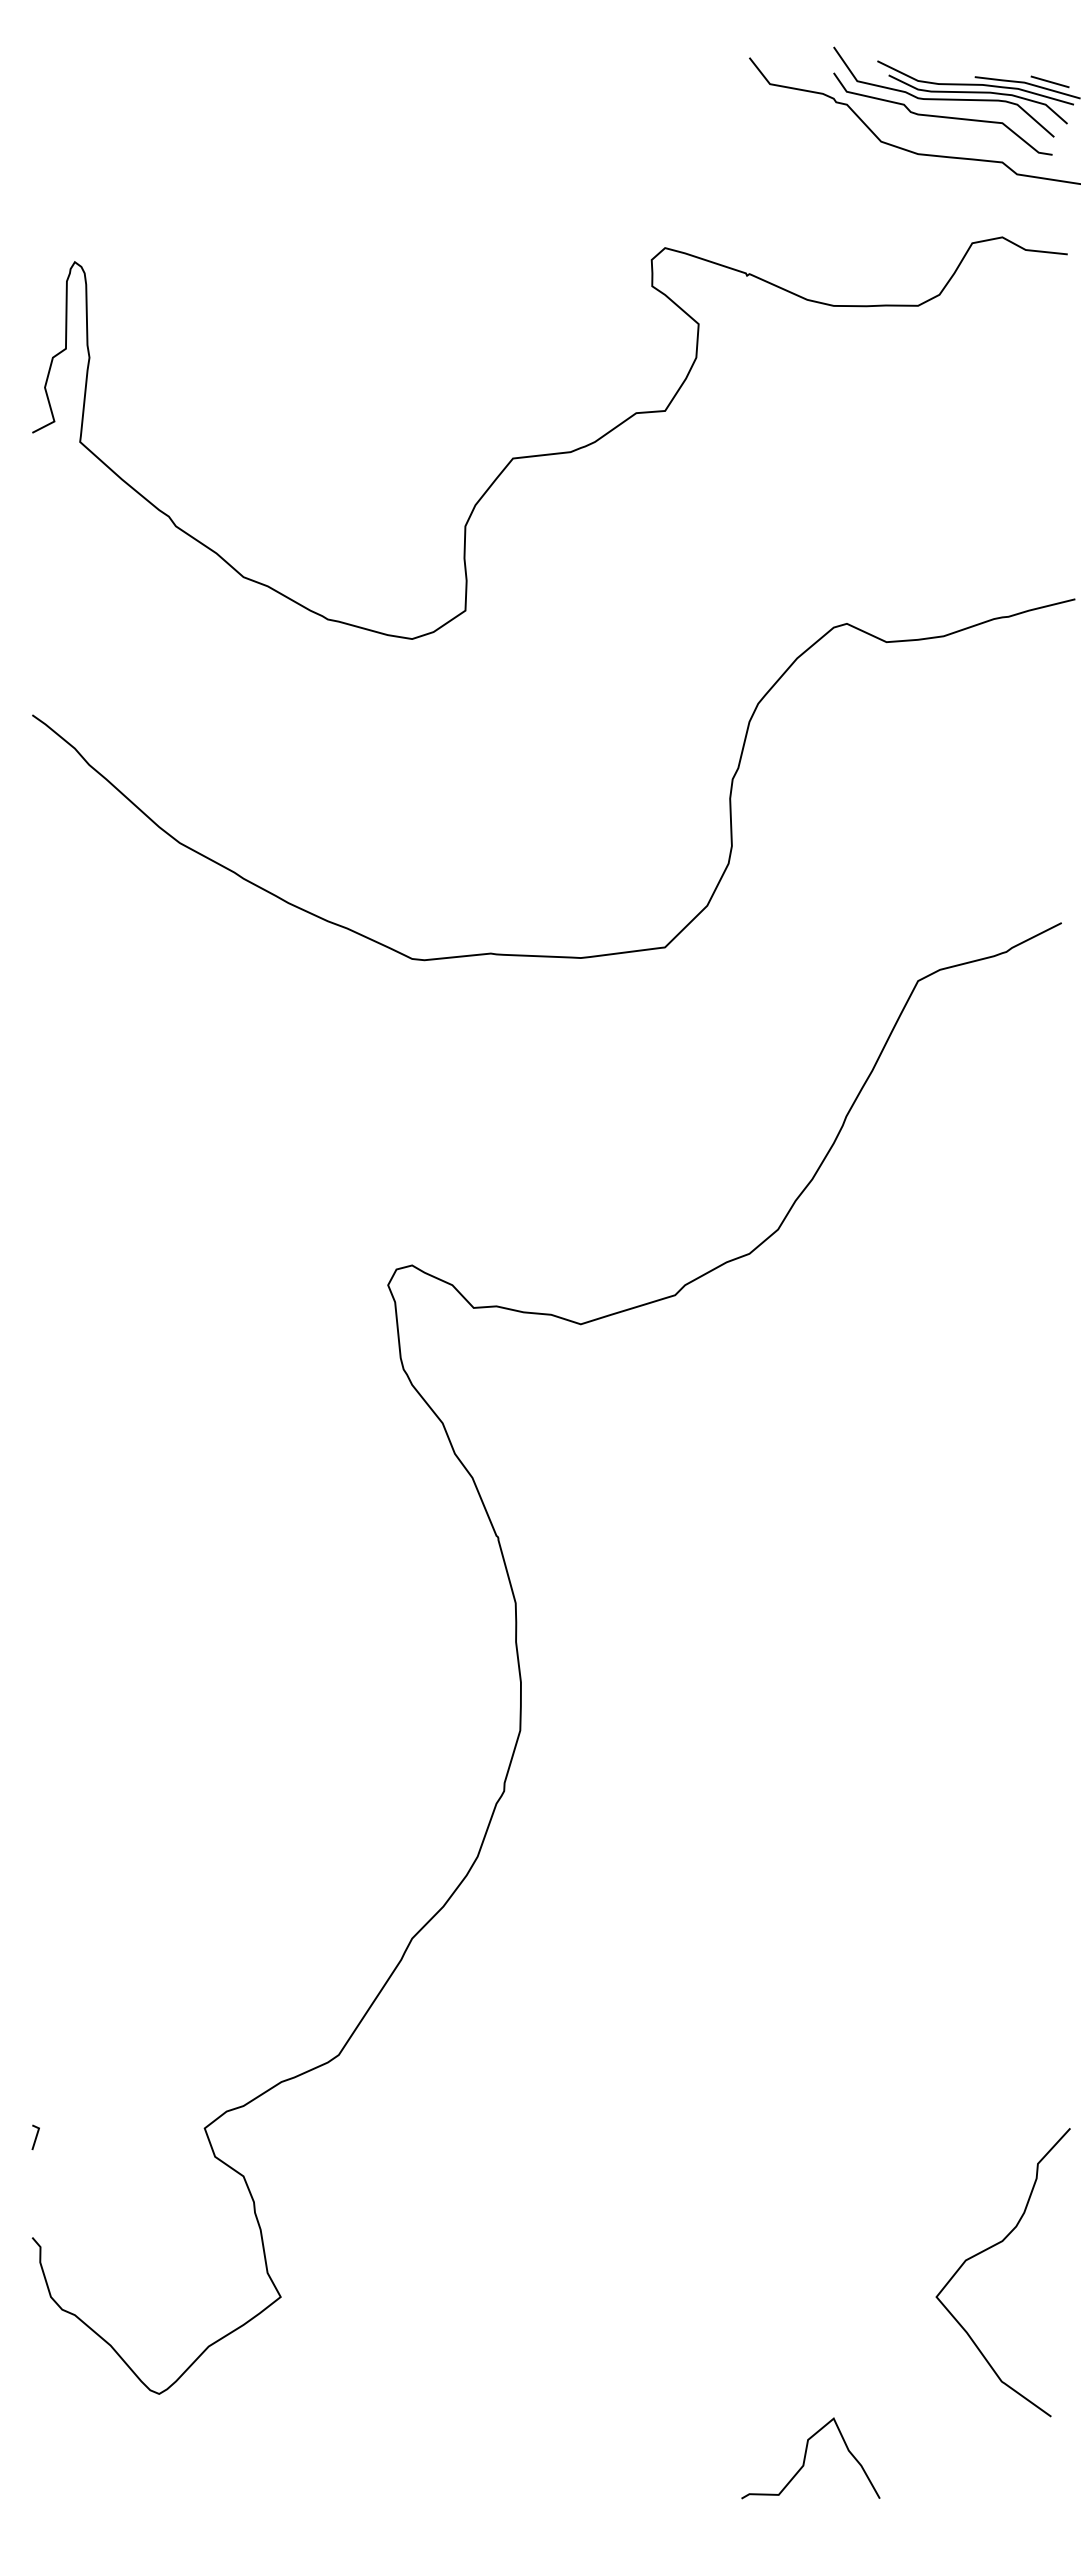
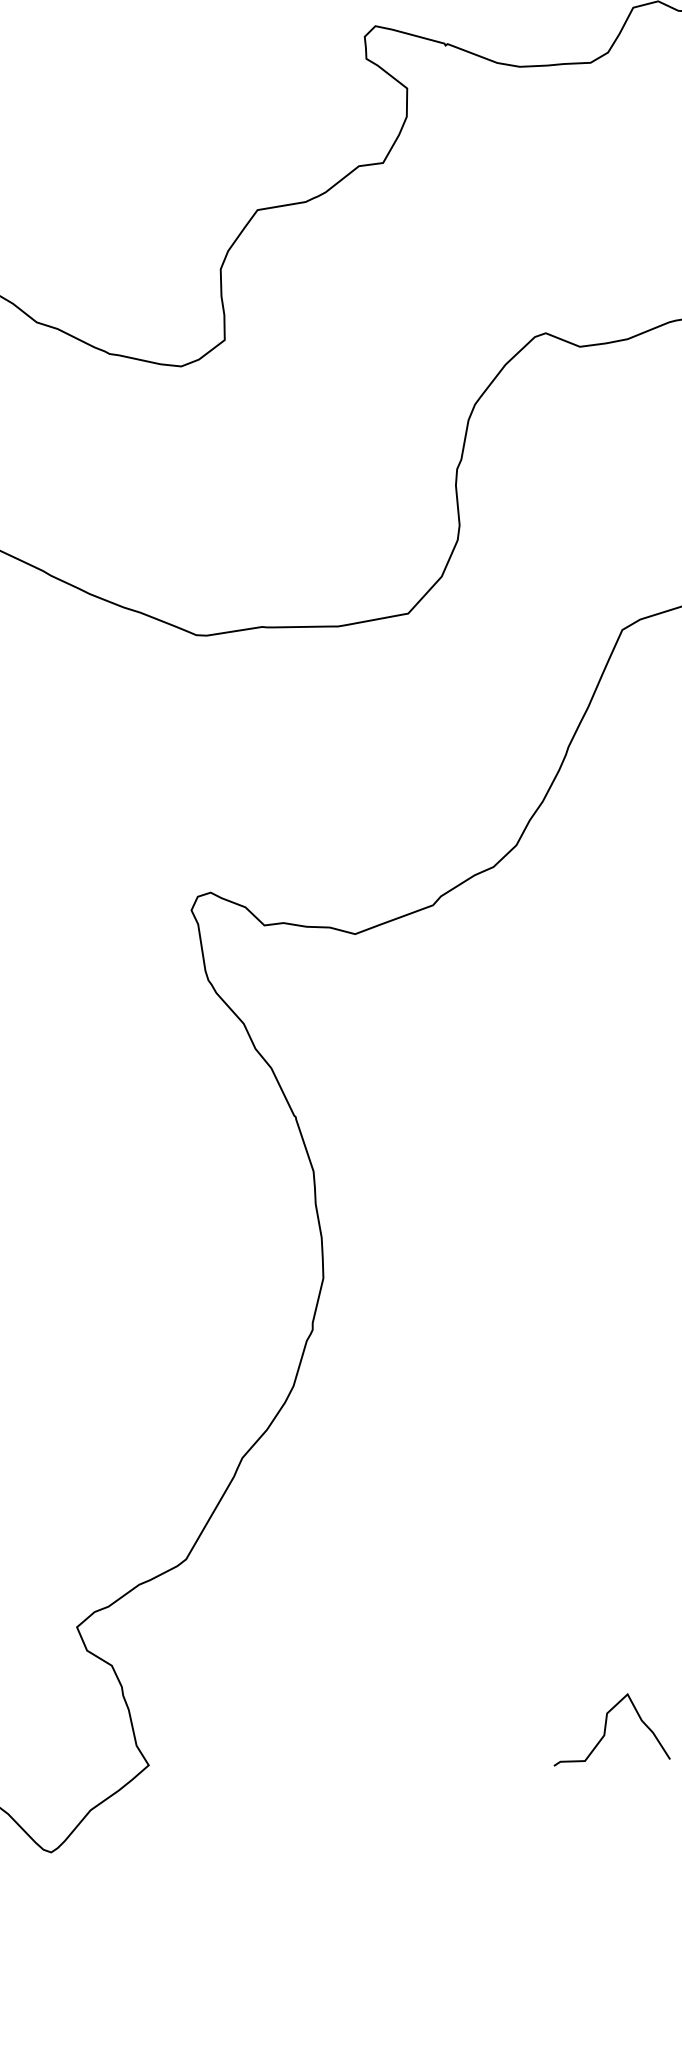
curve: (806, 2455) -> (606, 1726), moved

